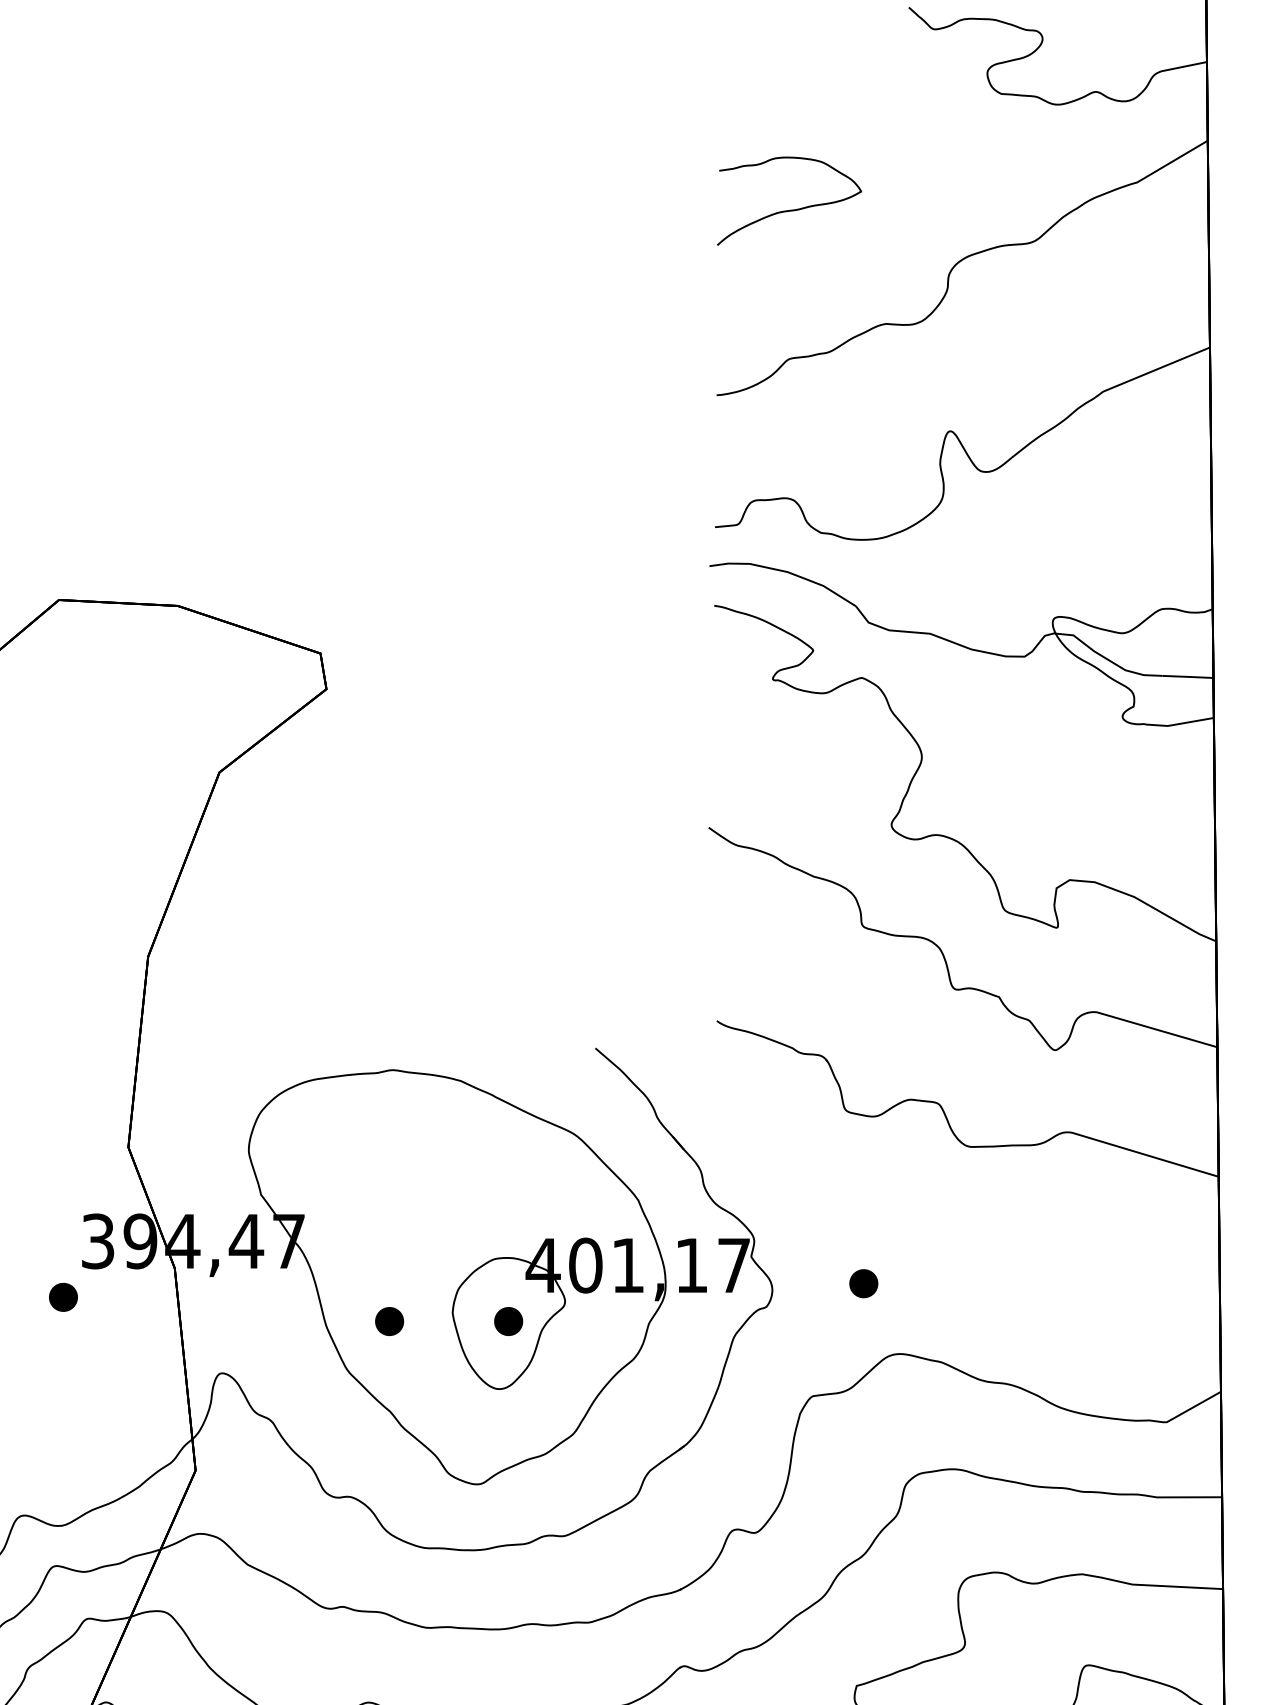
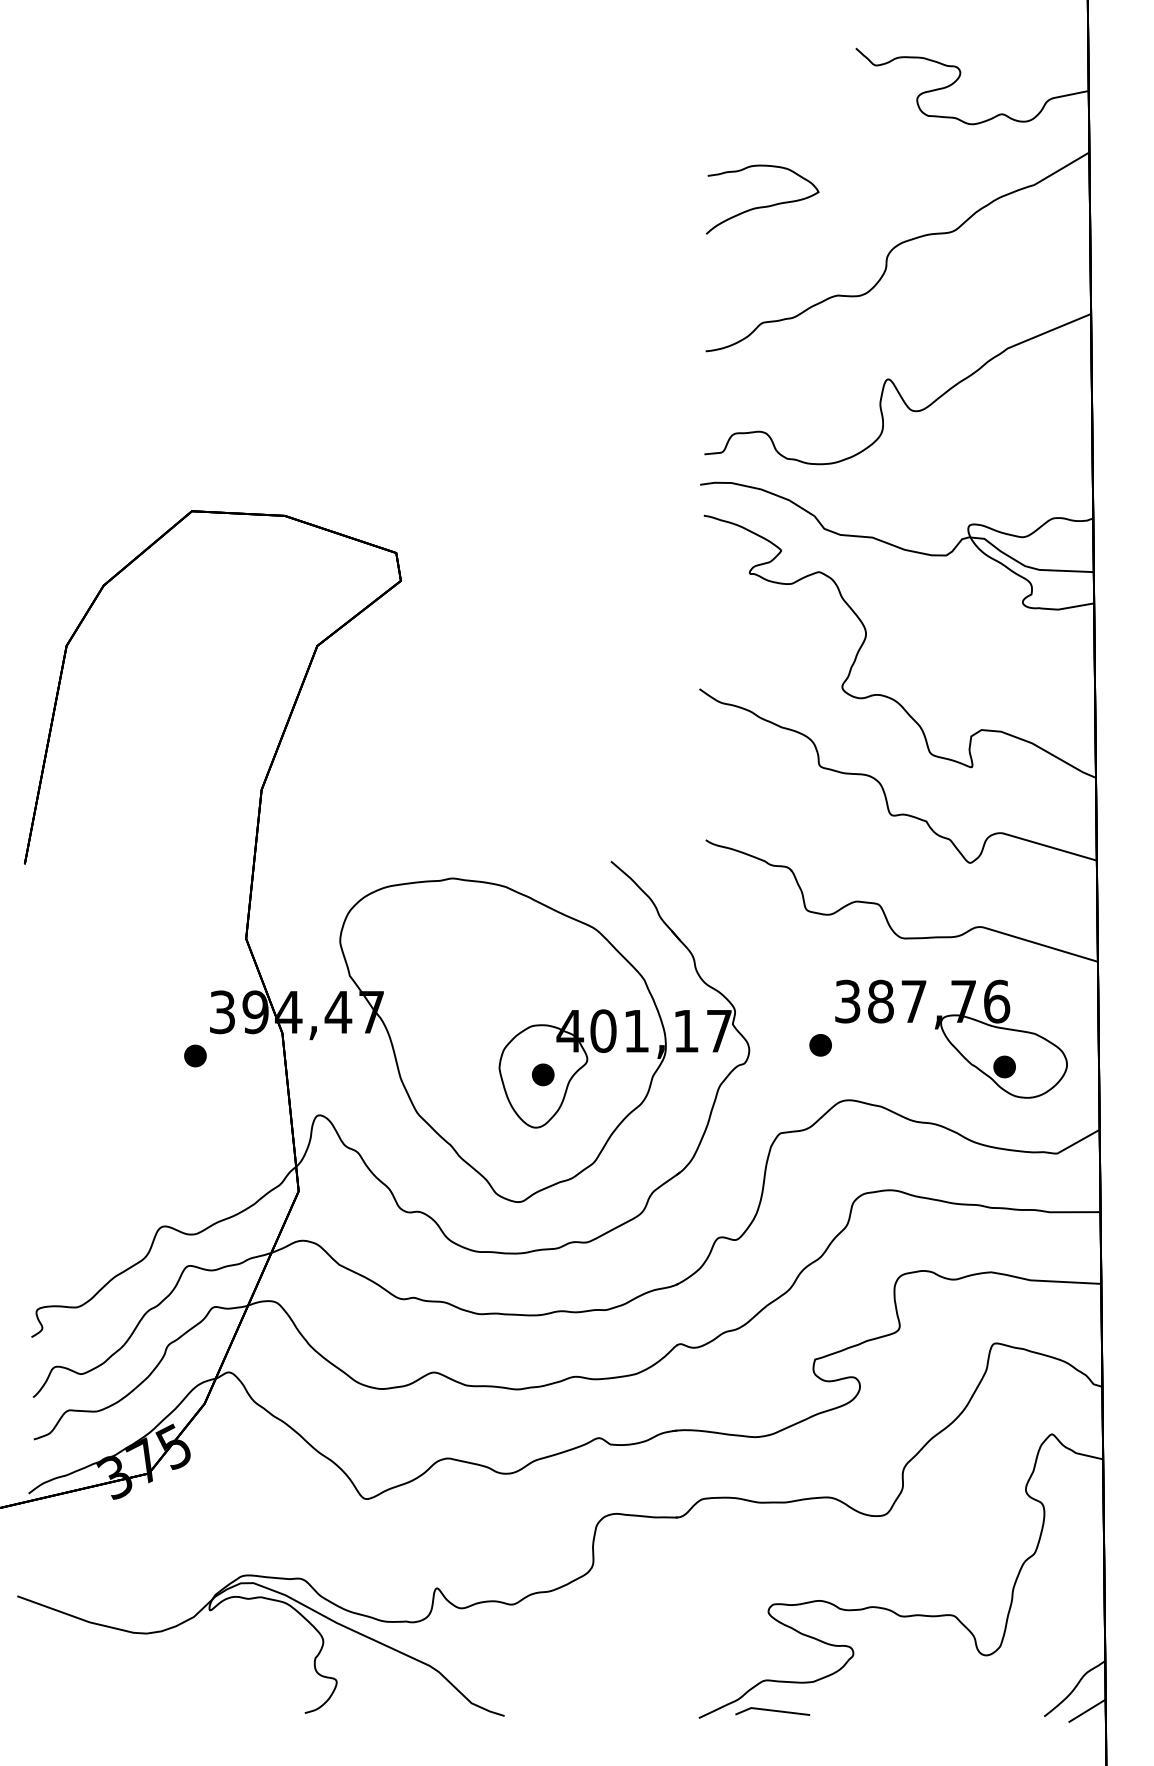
part: (1031, 1274) -> (951, 1038), added
part: (389, 1321) -> (450, 1074), removed

